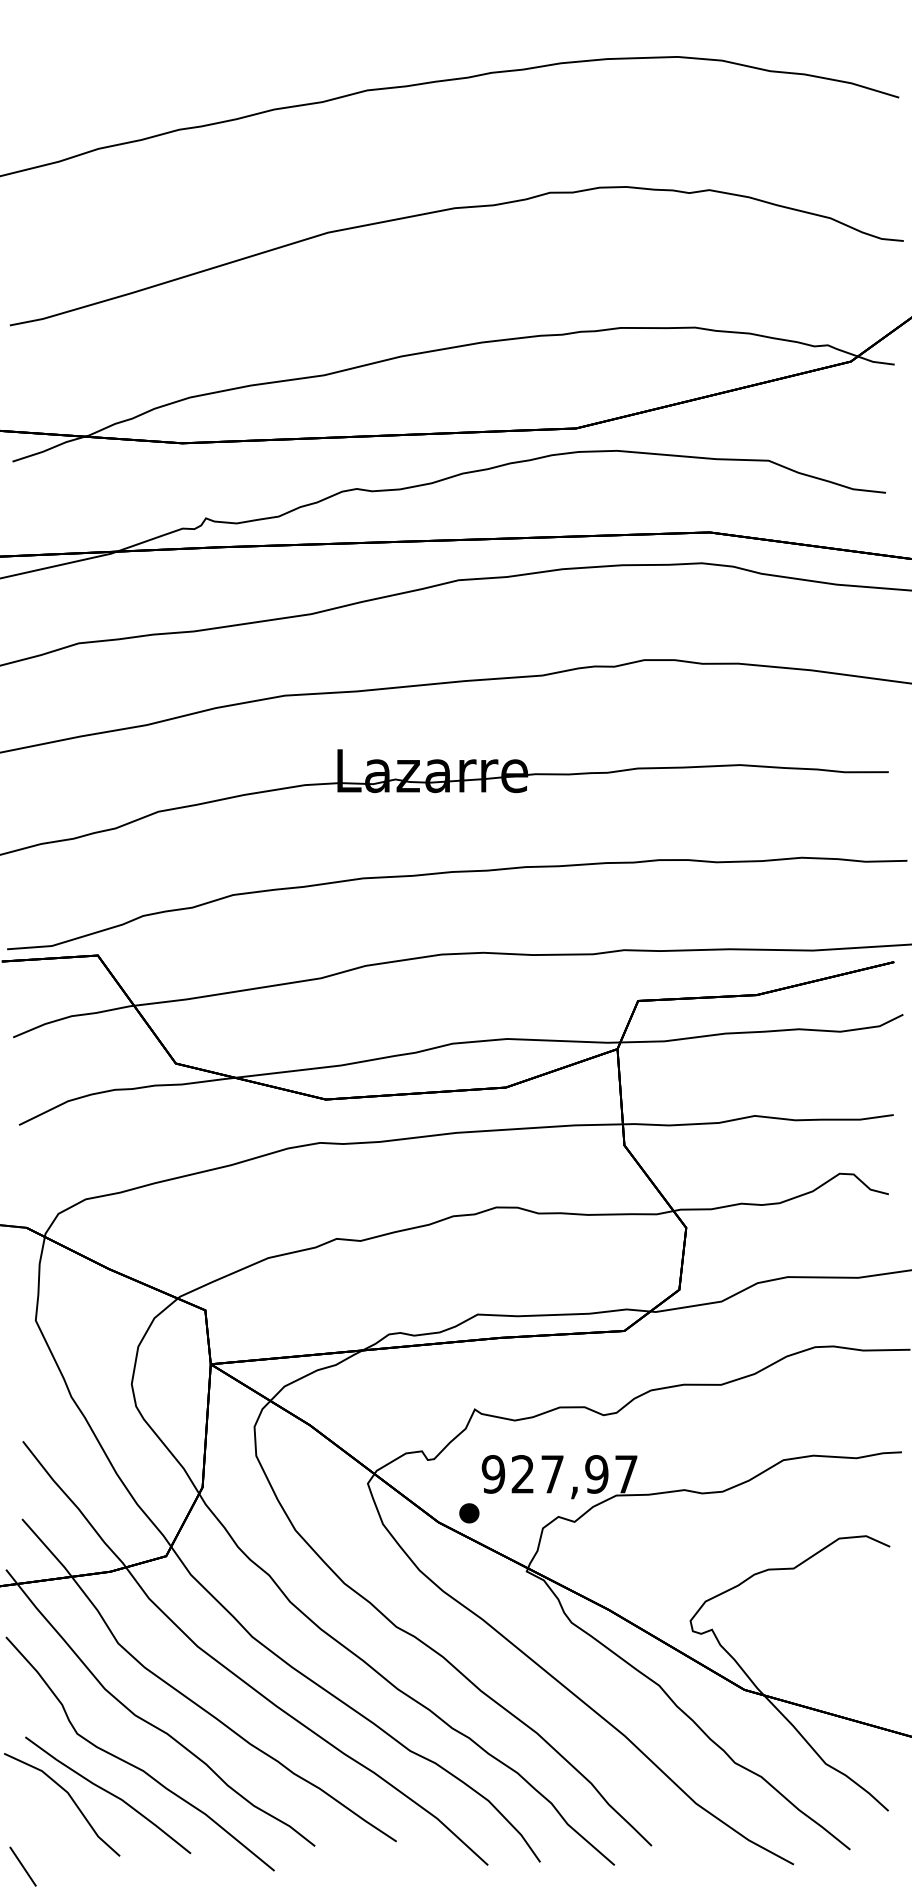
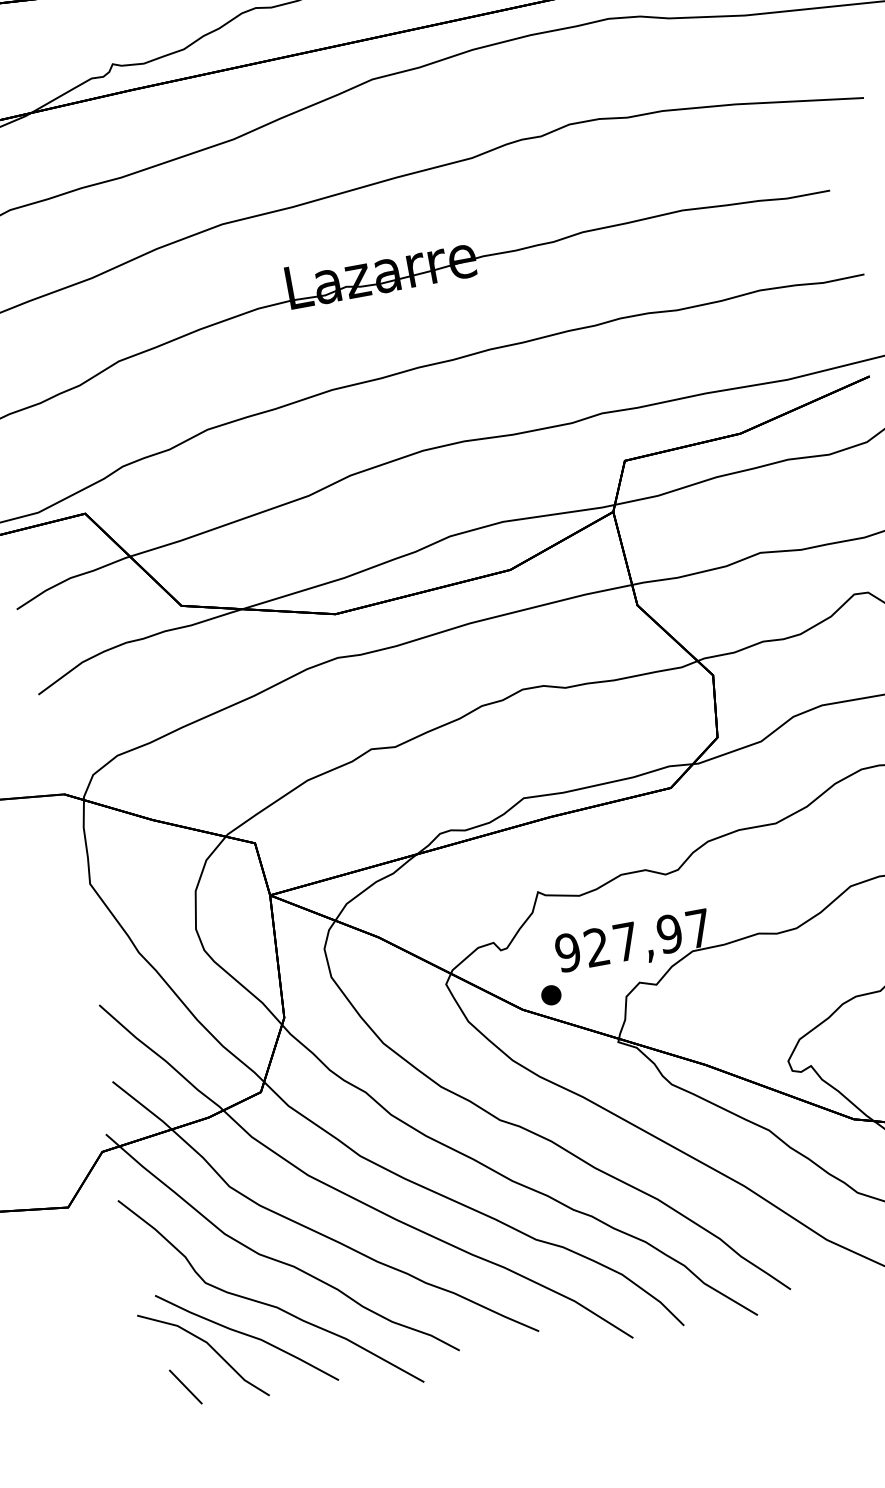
line: (22, 1866) -> (185, 1386), moved

